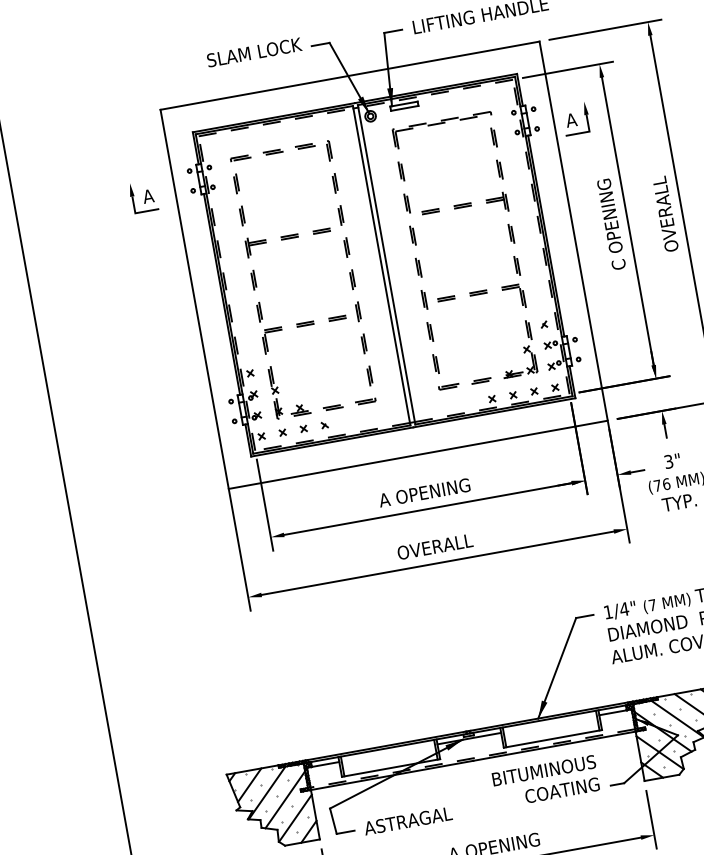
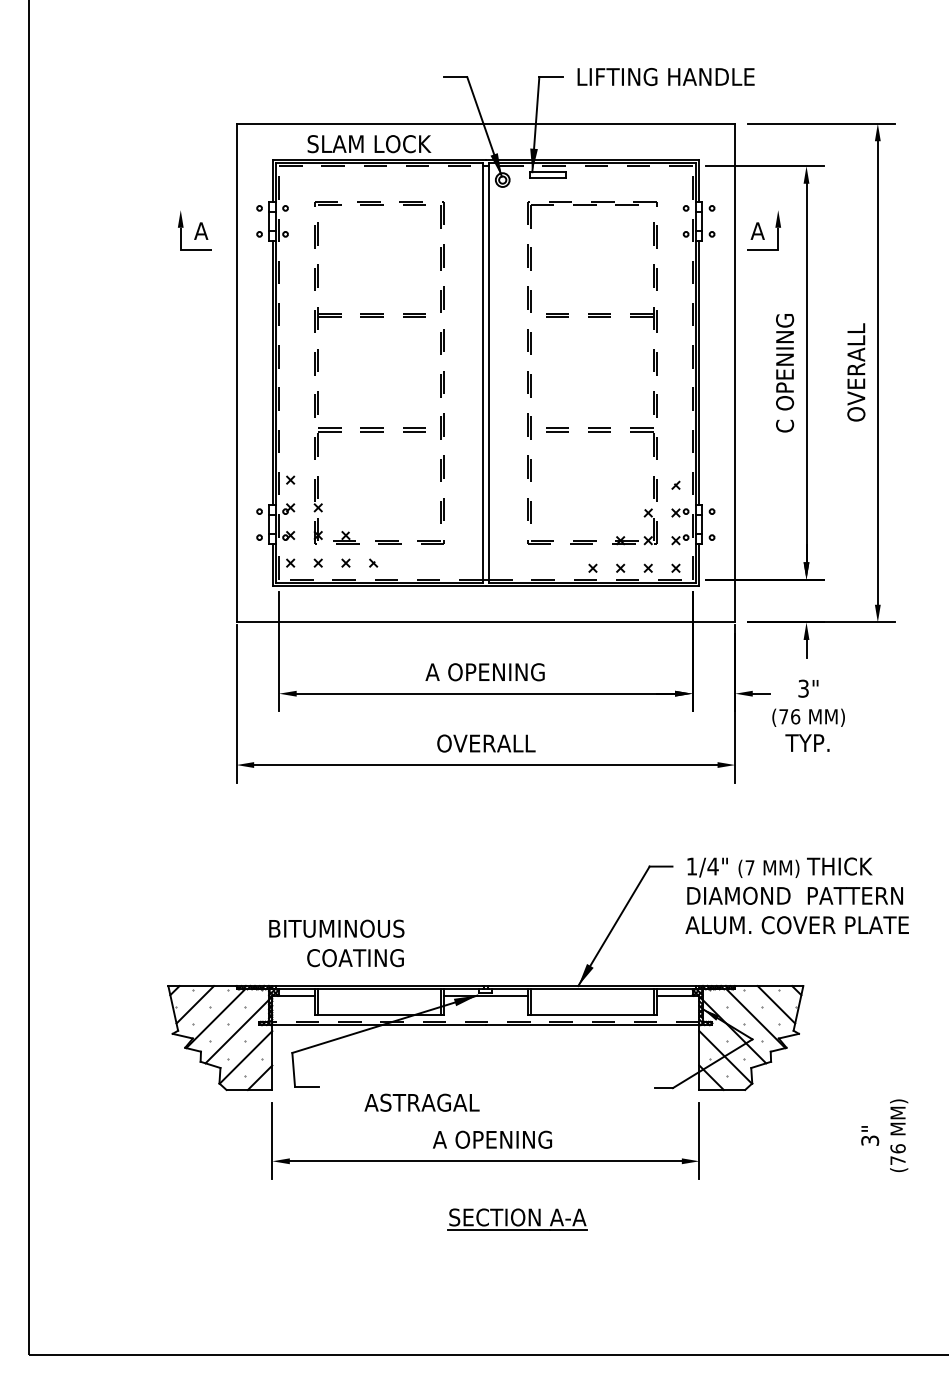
text: (254, 52) -> (369, 144), moved
text: (545, 781) -> (336, 943), moved
text: (407, 820) -> (421, 1102), moved

